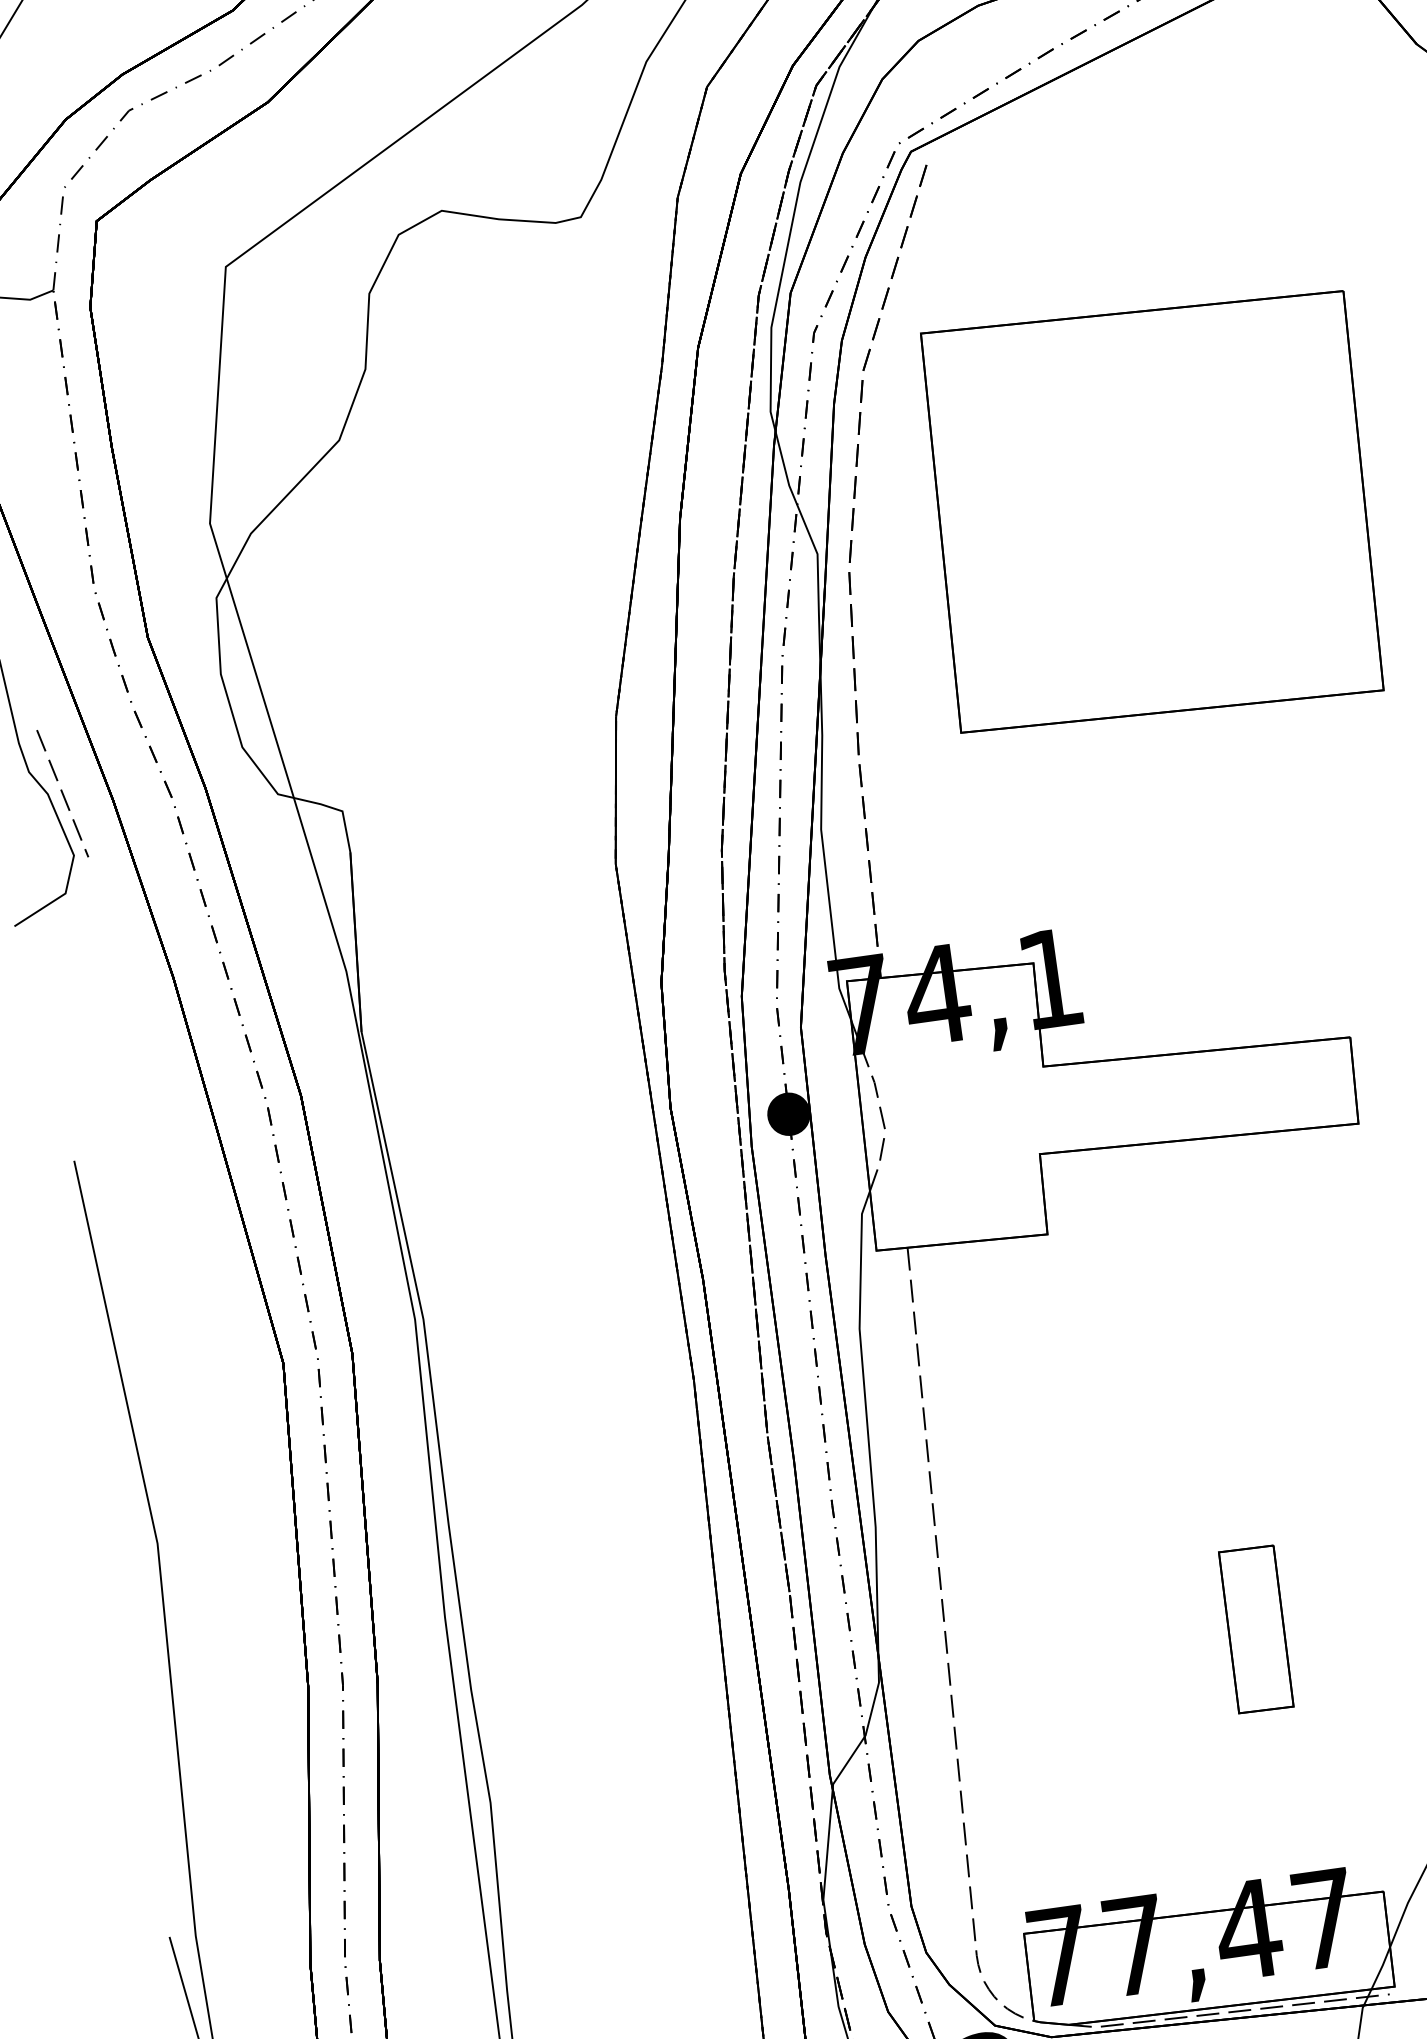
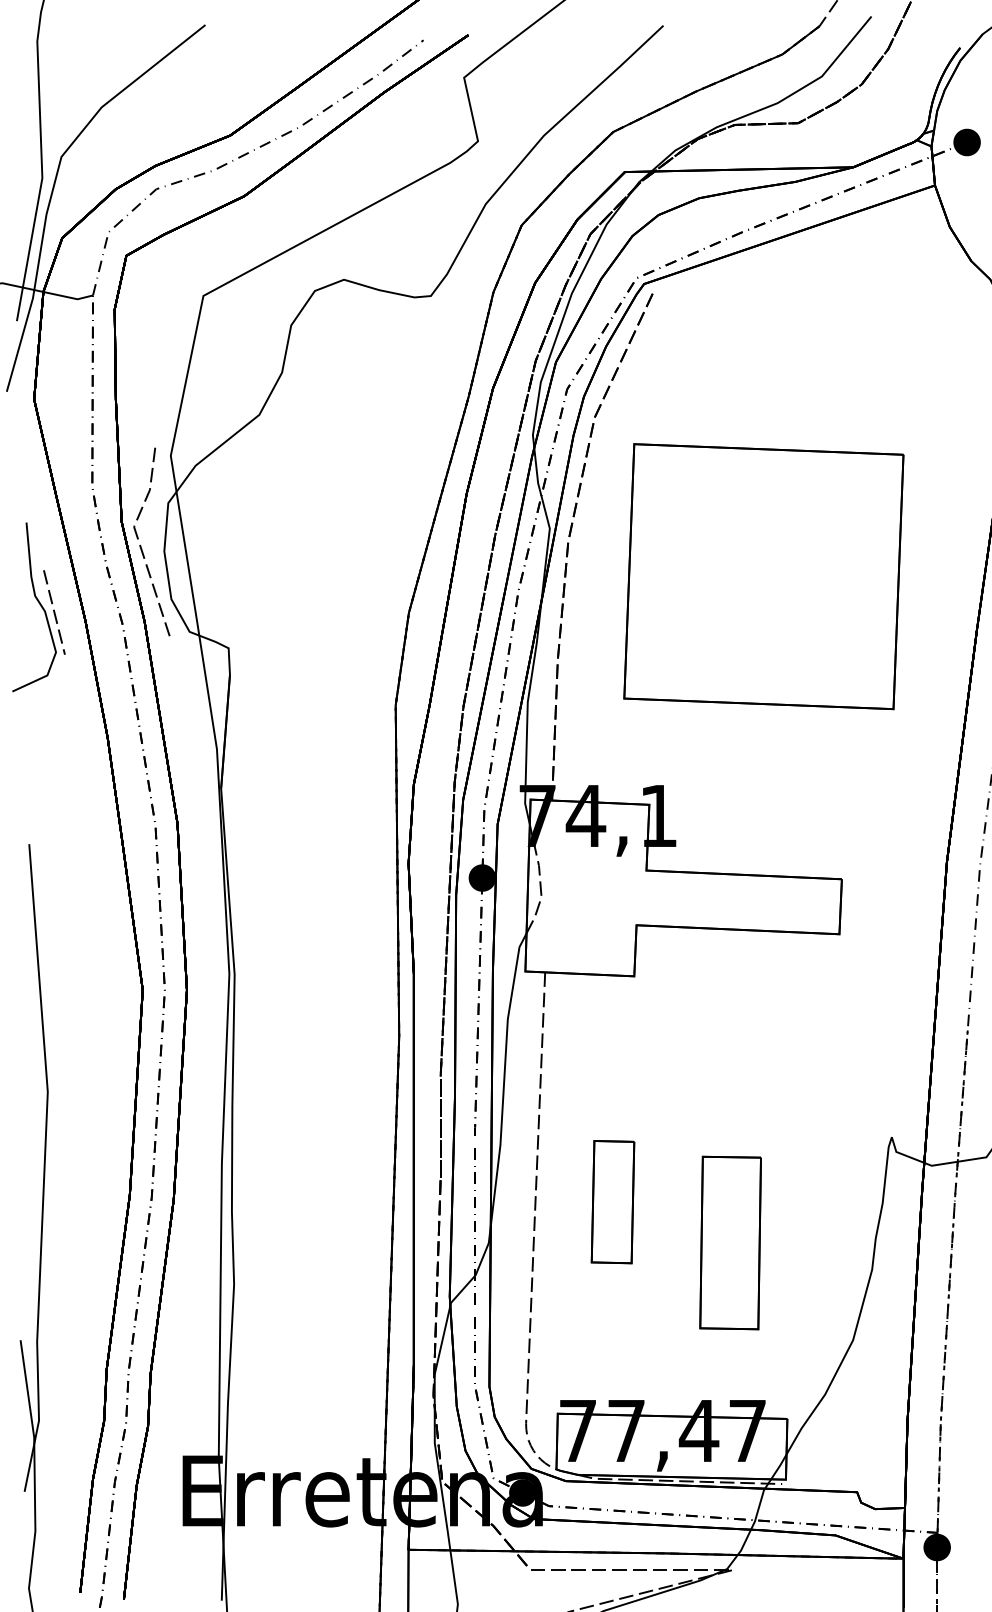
part: (1151, 511) -> (763, 576), moved
line: (183, 670) -> (141, 545), added
part: (1063, 1592) -> (612, 1202), added
part: (1256, 1628) -> (730, 1242), size x1.67

